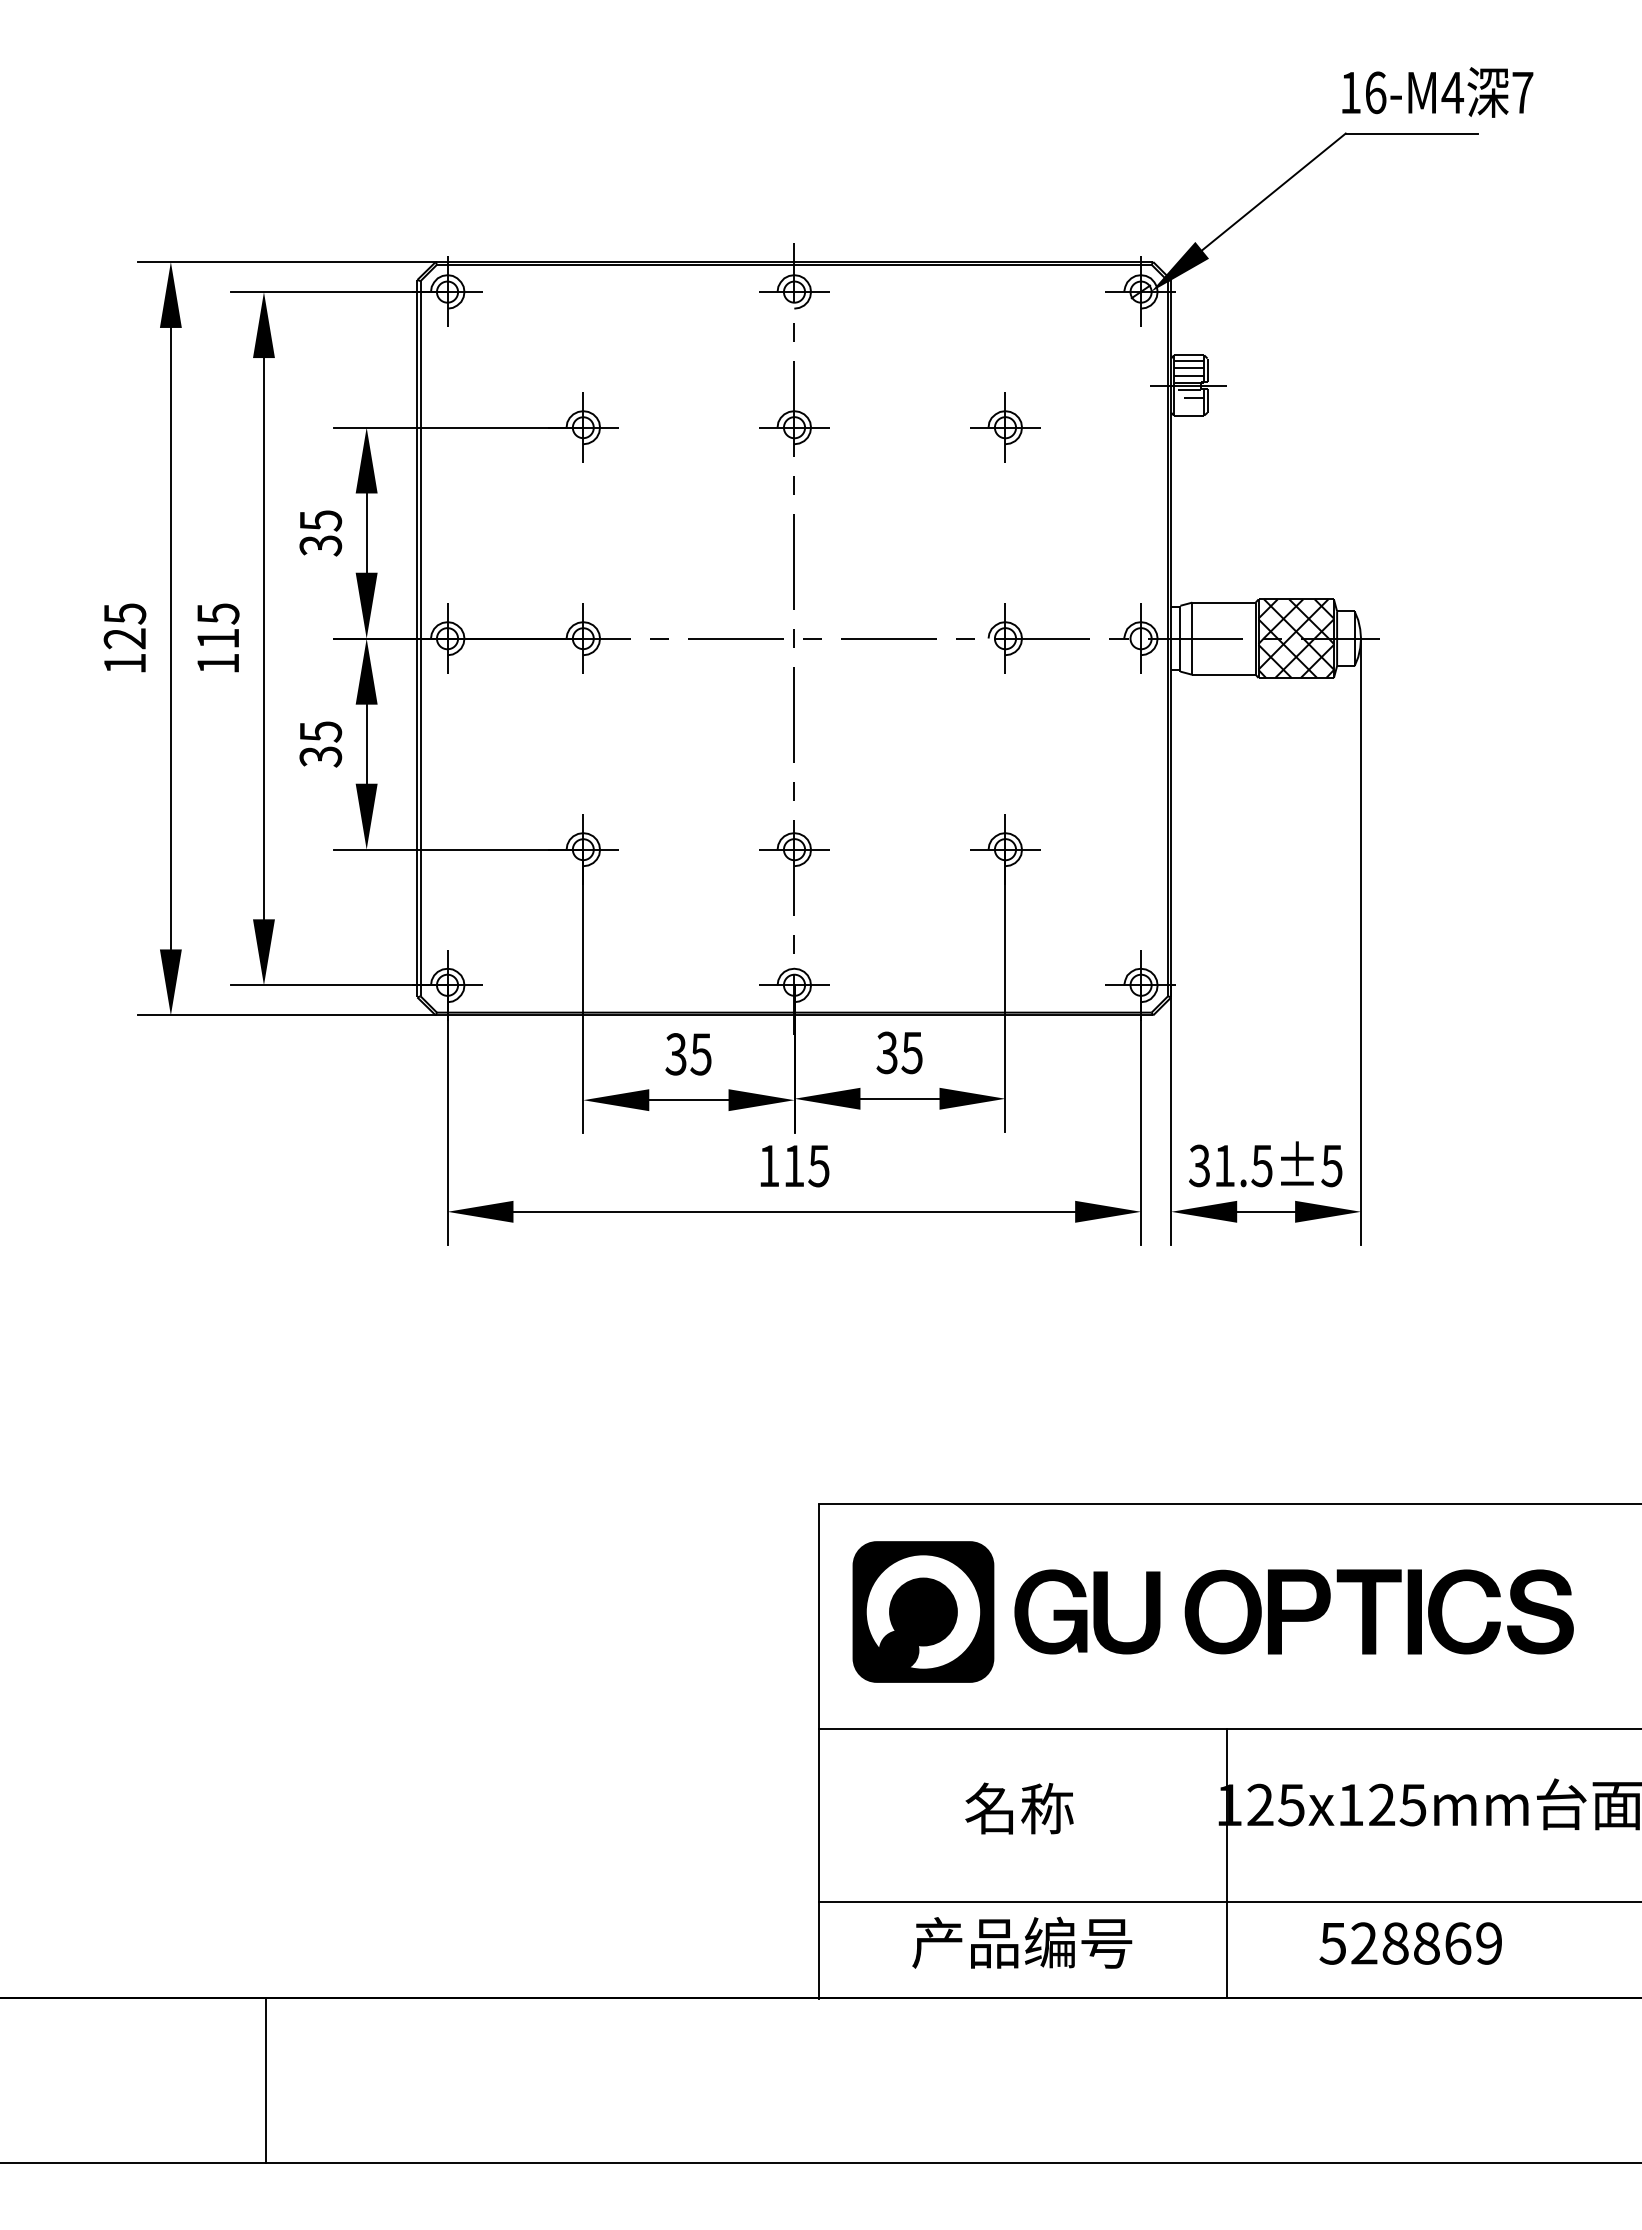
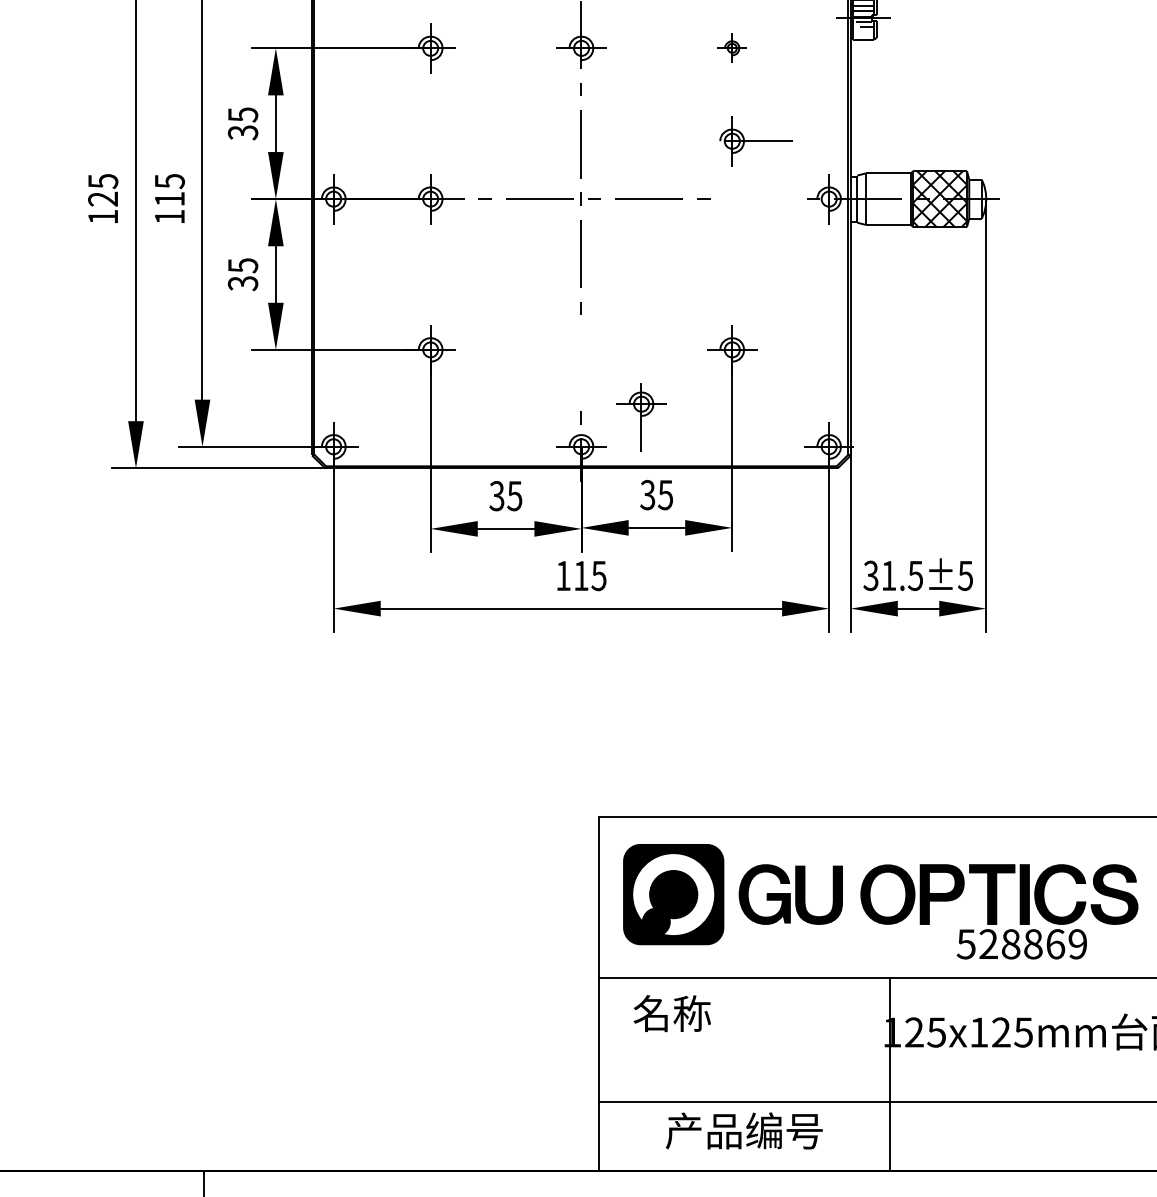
part: (1005, 427) -> (732, 48), size x0.6
part: (1038, 638) -> (755, 141), moved
part: (794, 867) -> (641, 416), moved
text: (1019, 1808) -> (672, 1013), moved
text: (1410, 1943) -> (1021, 944), moved

